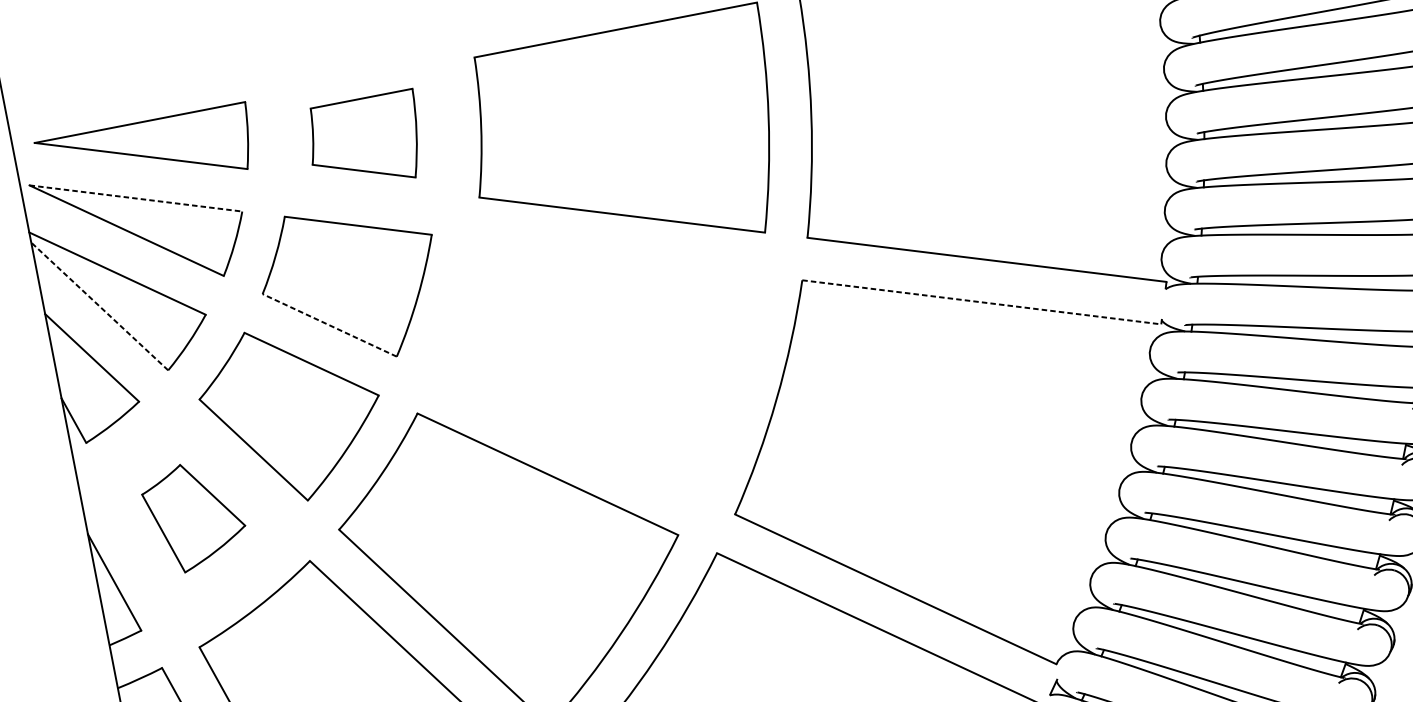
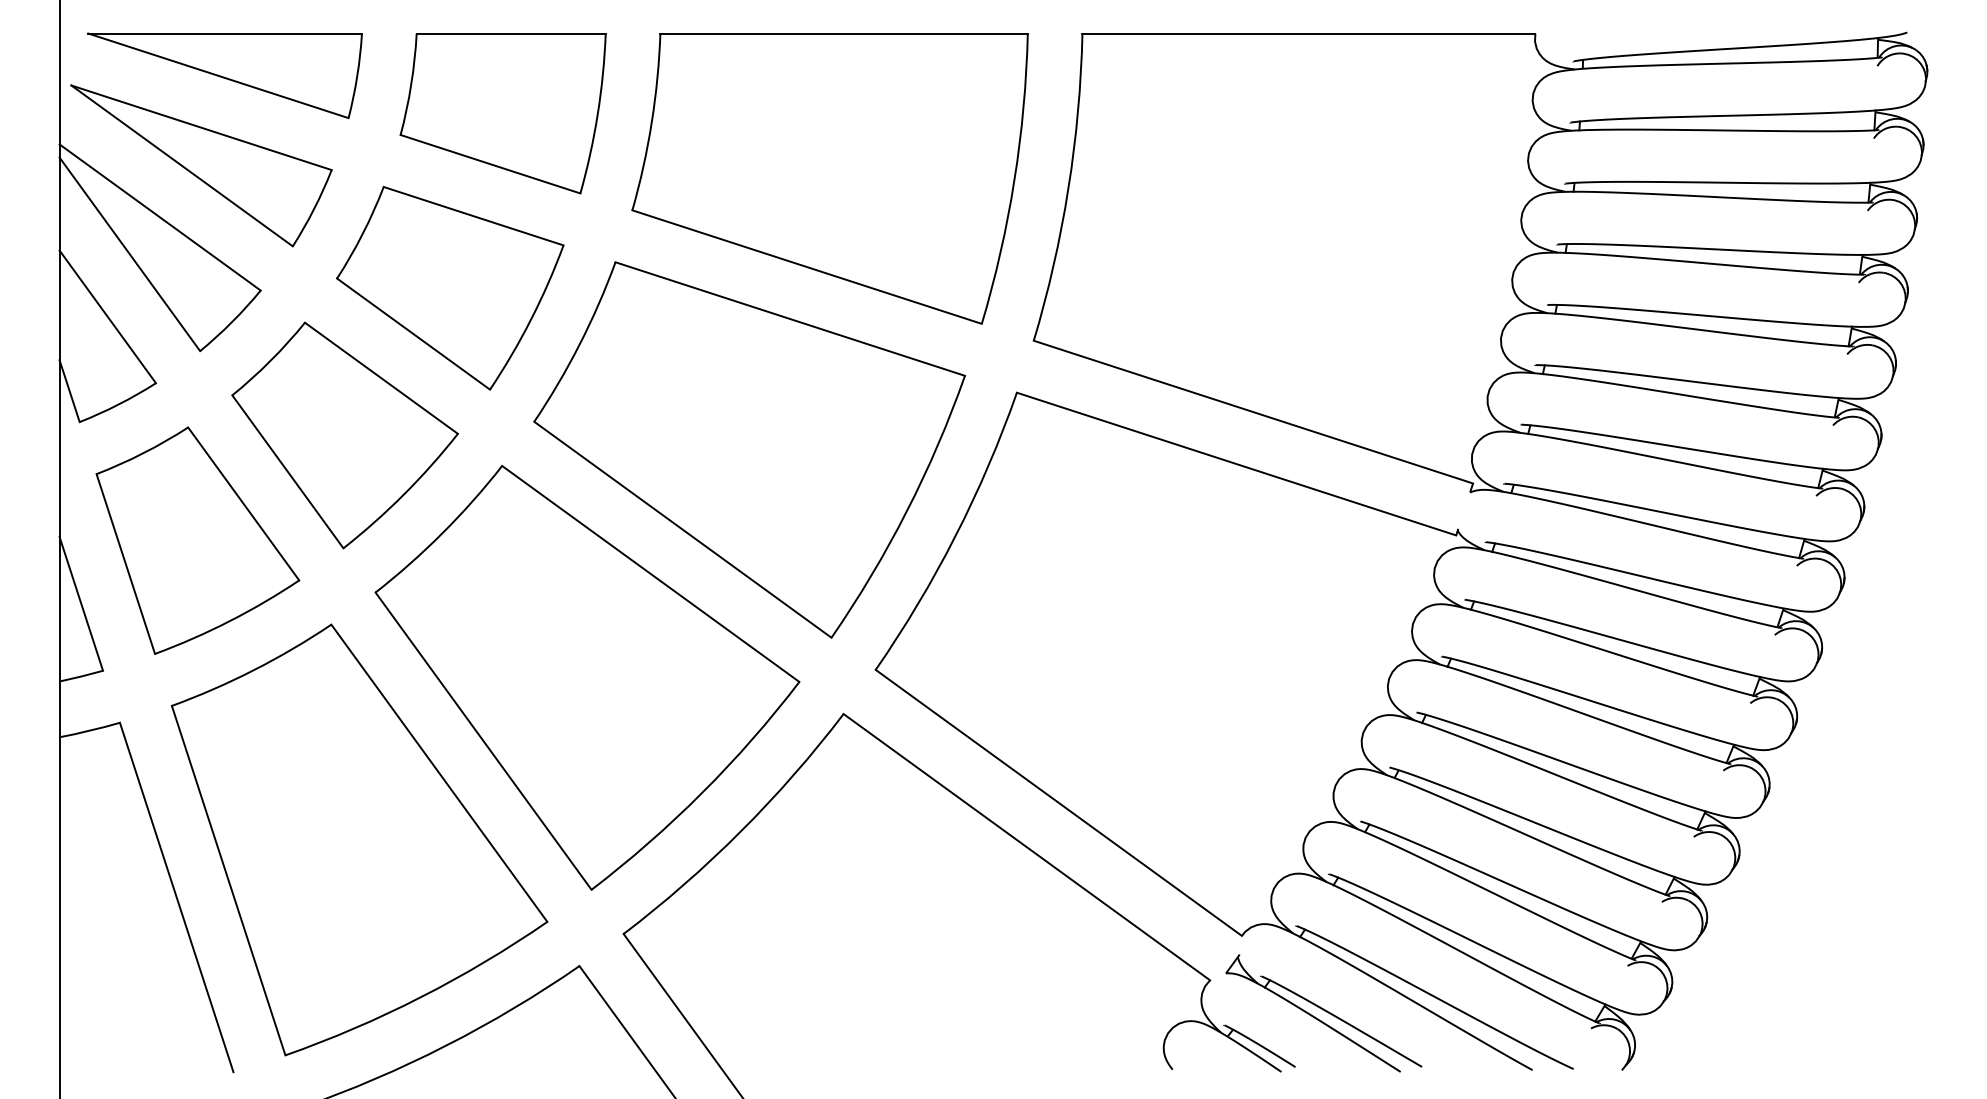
part: (365, 142) -> (502, 113), size x1.43
line: (135, 198) -> (201, 127), dashed -> solid
line: (981, 302) -> (1236, 464), dashed -> solid
line: (99, 306) -> (129, 254), dashed -> solid
line: (329, 325) -> (413, 334), dashed -> solid
part: (605, 363) -> (749, 449), added
part: (194, 516) -> (197, 540), size x1.67

